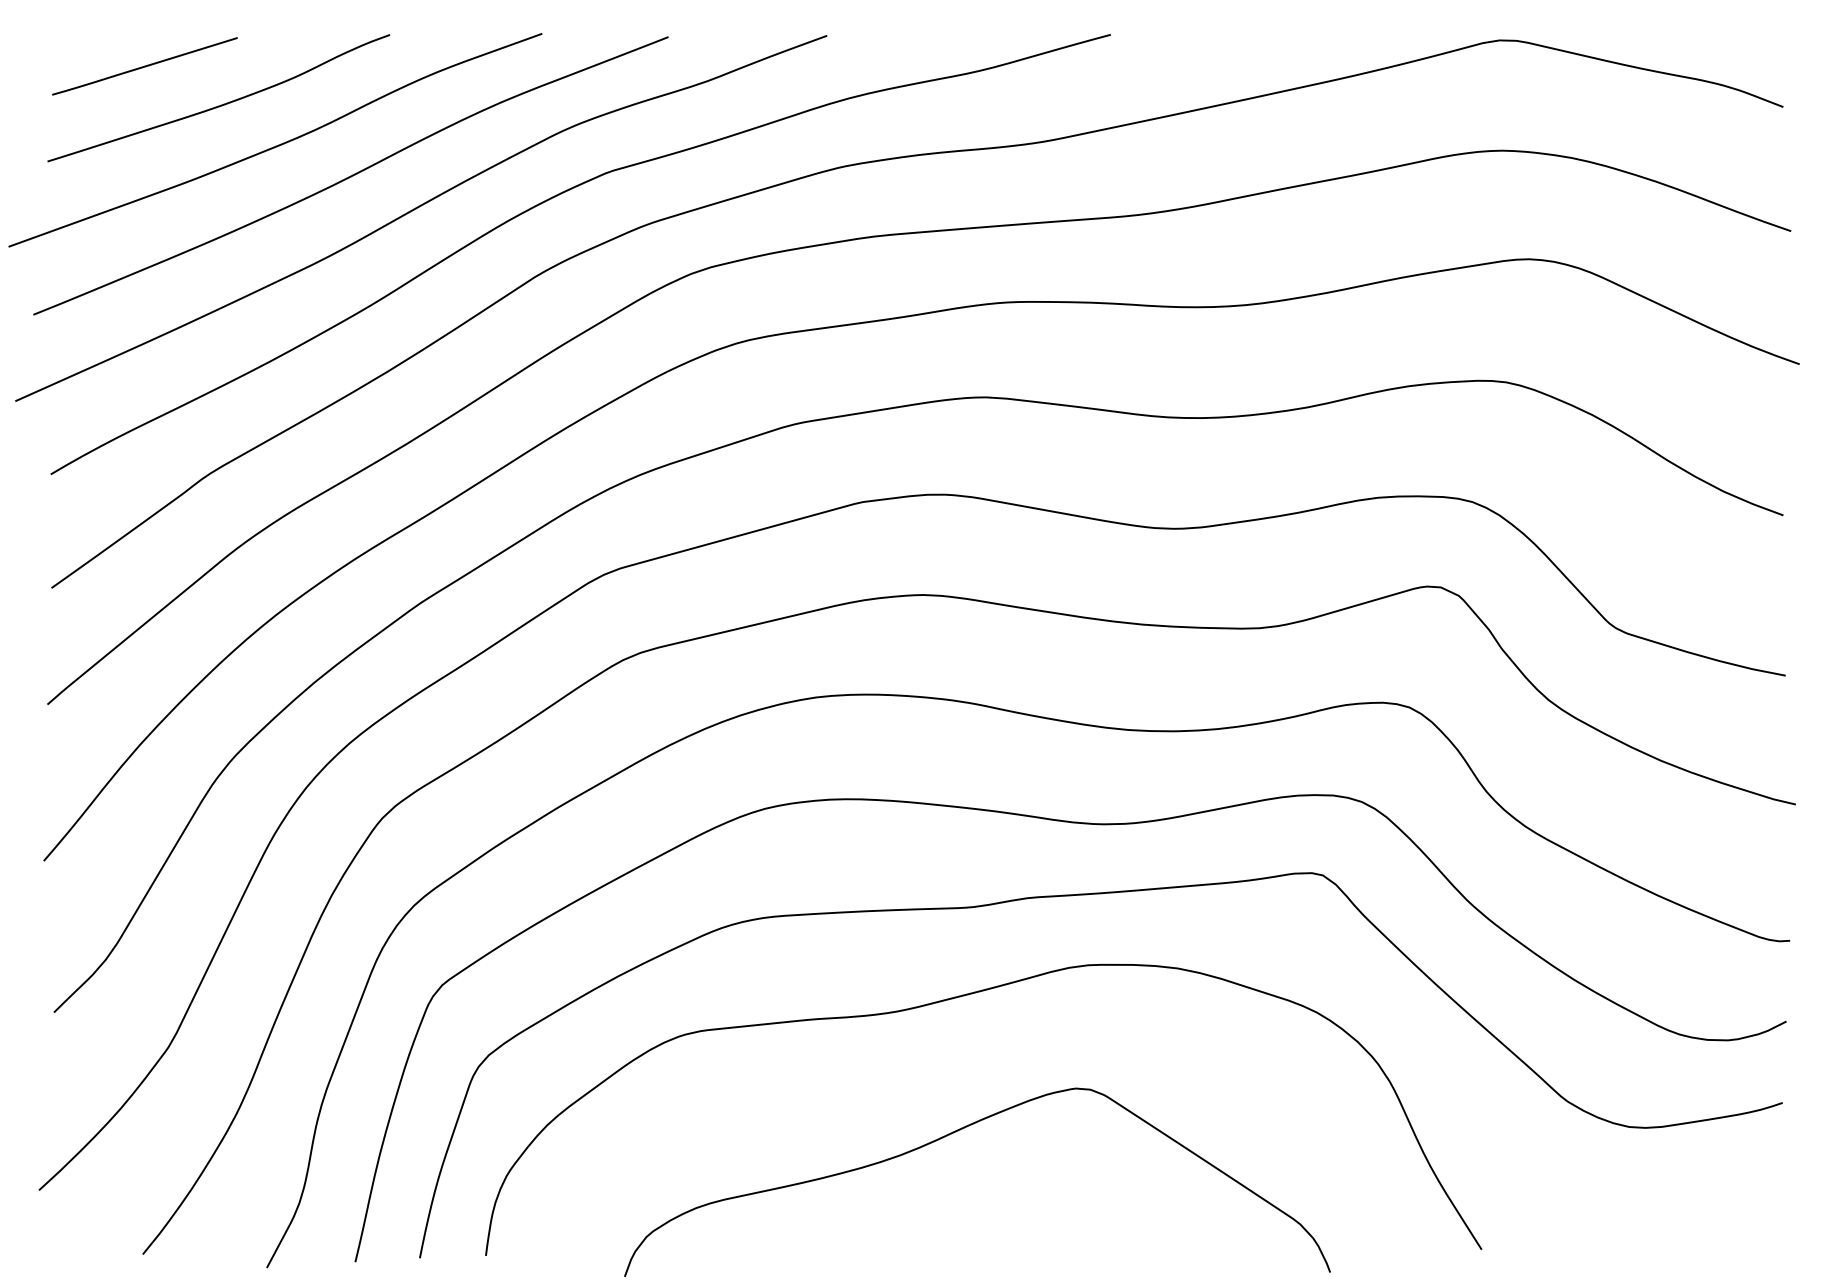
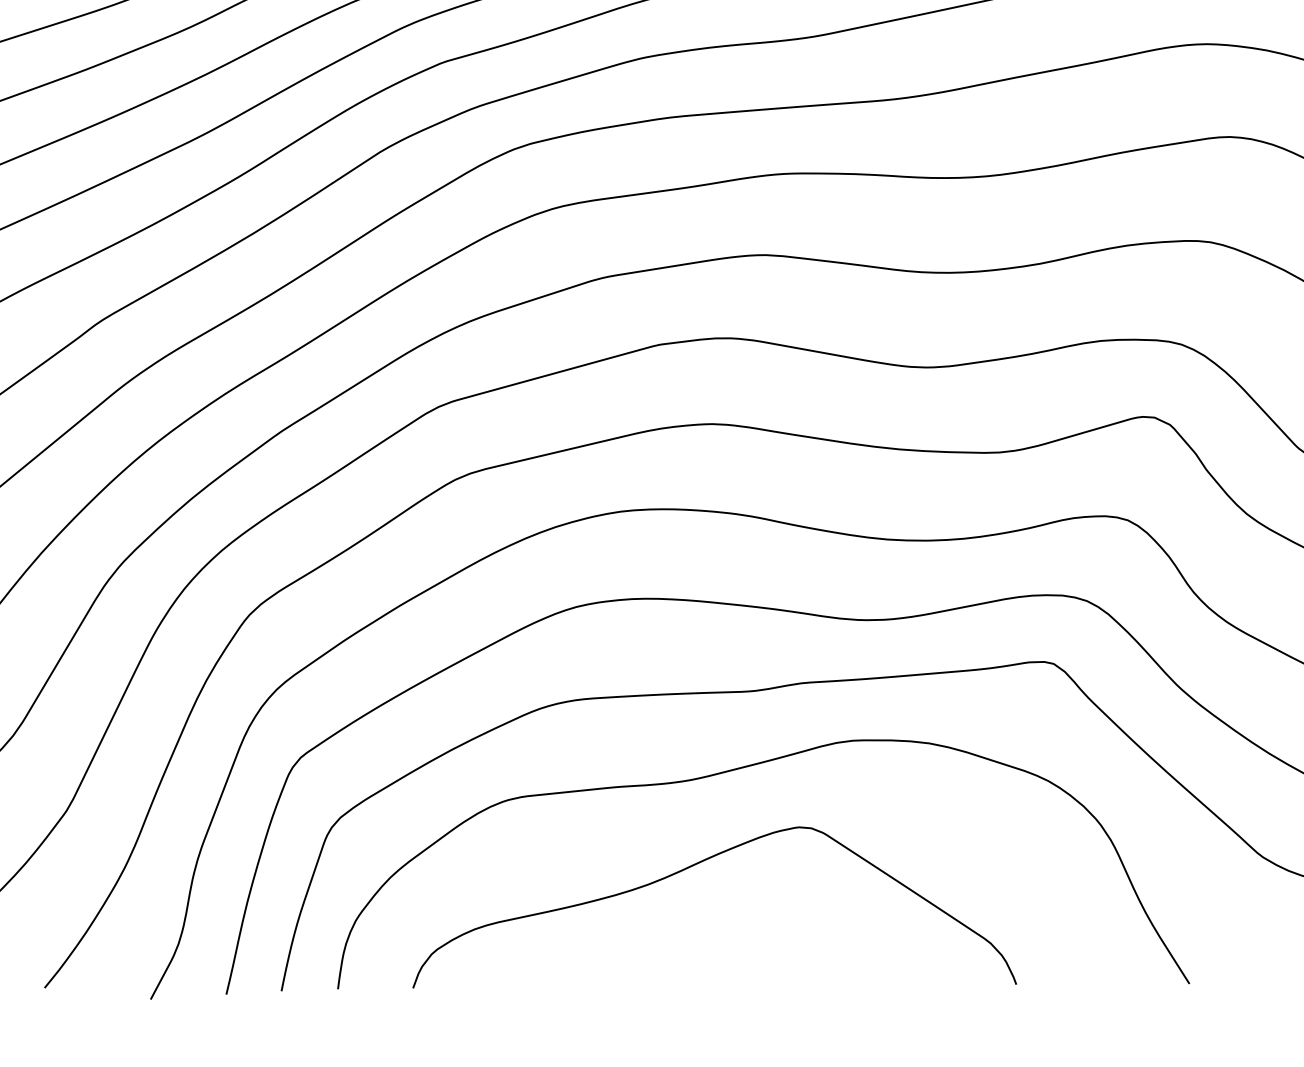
curve: (956, 1132) -> (696, 864), moved

